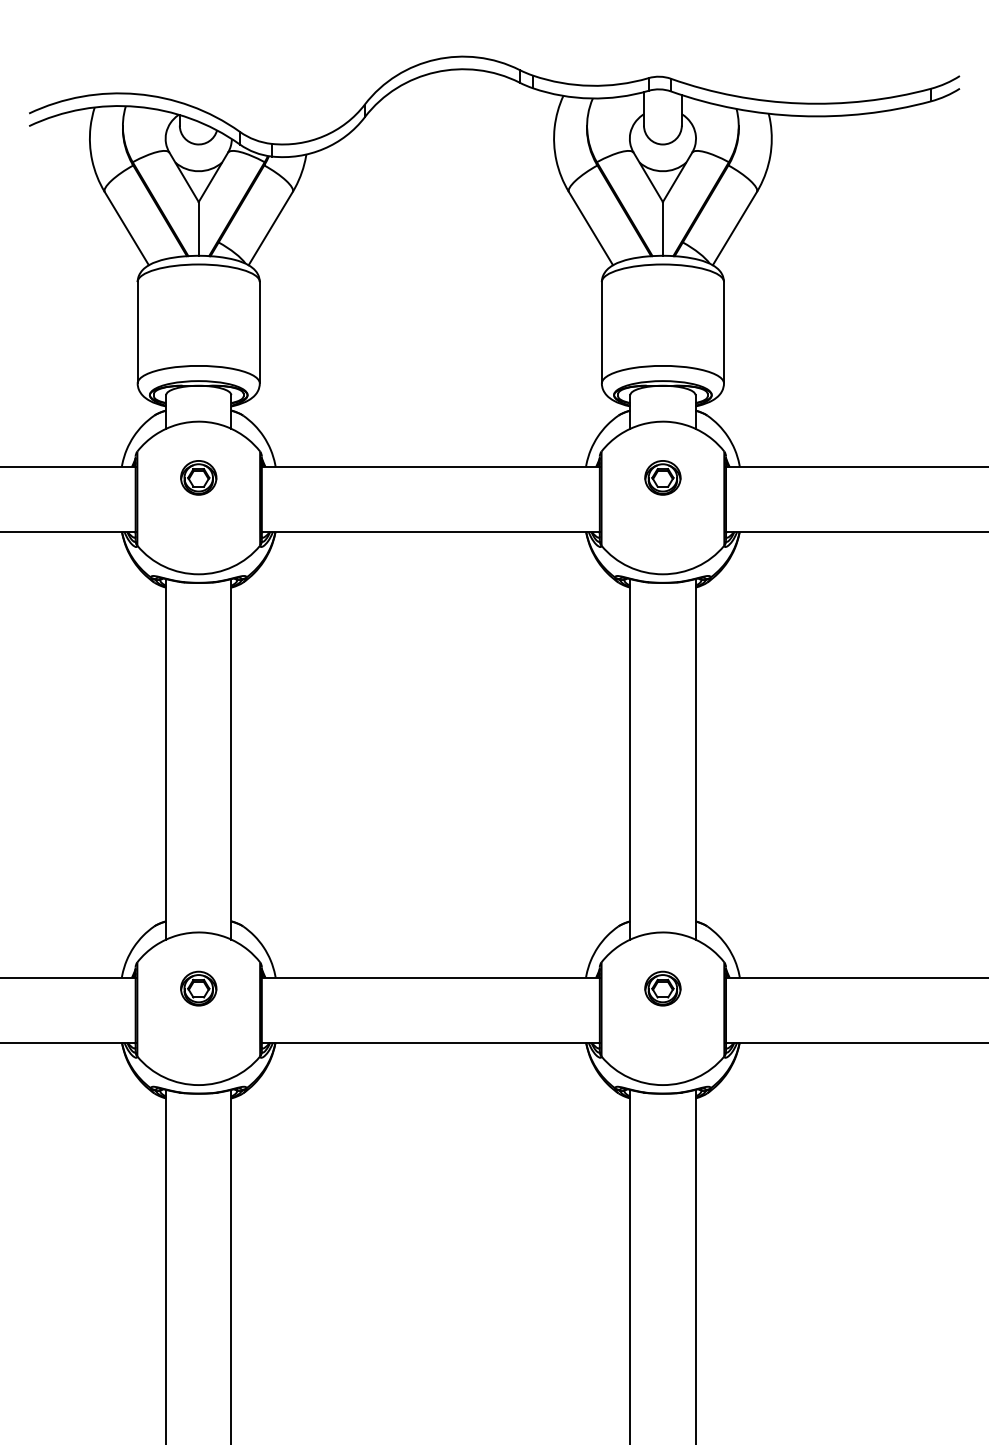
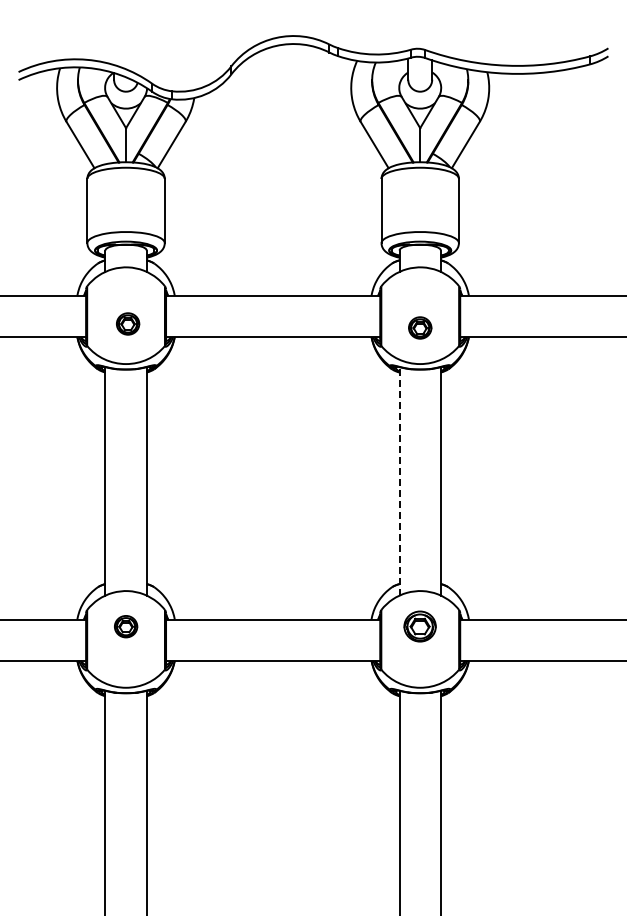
part: (199, 477) -> (128, 323), moved
part: (663, 477) -> (420, 327), moved
line: (630, 758) -> (399, 480), solid -> dashed
part: (663, 988) -> (420, 626), size x1.4

